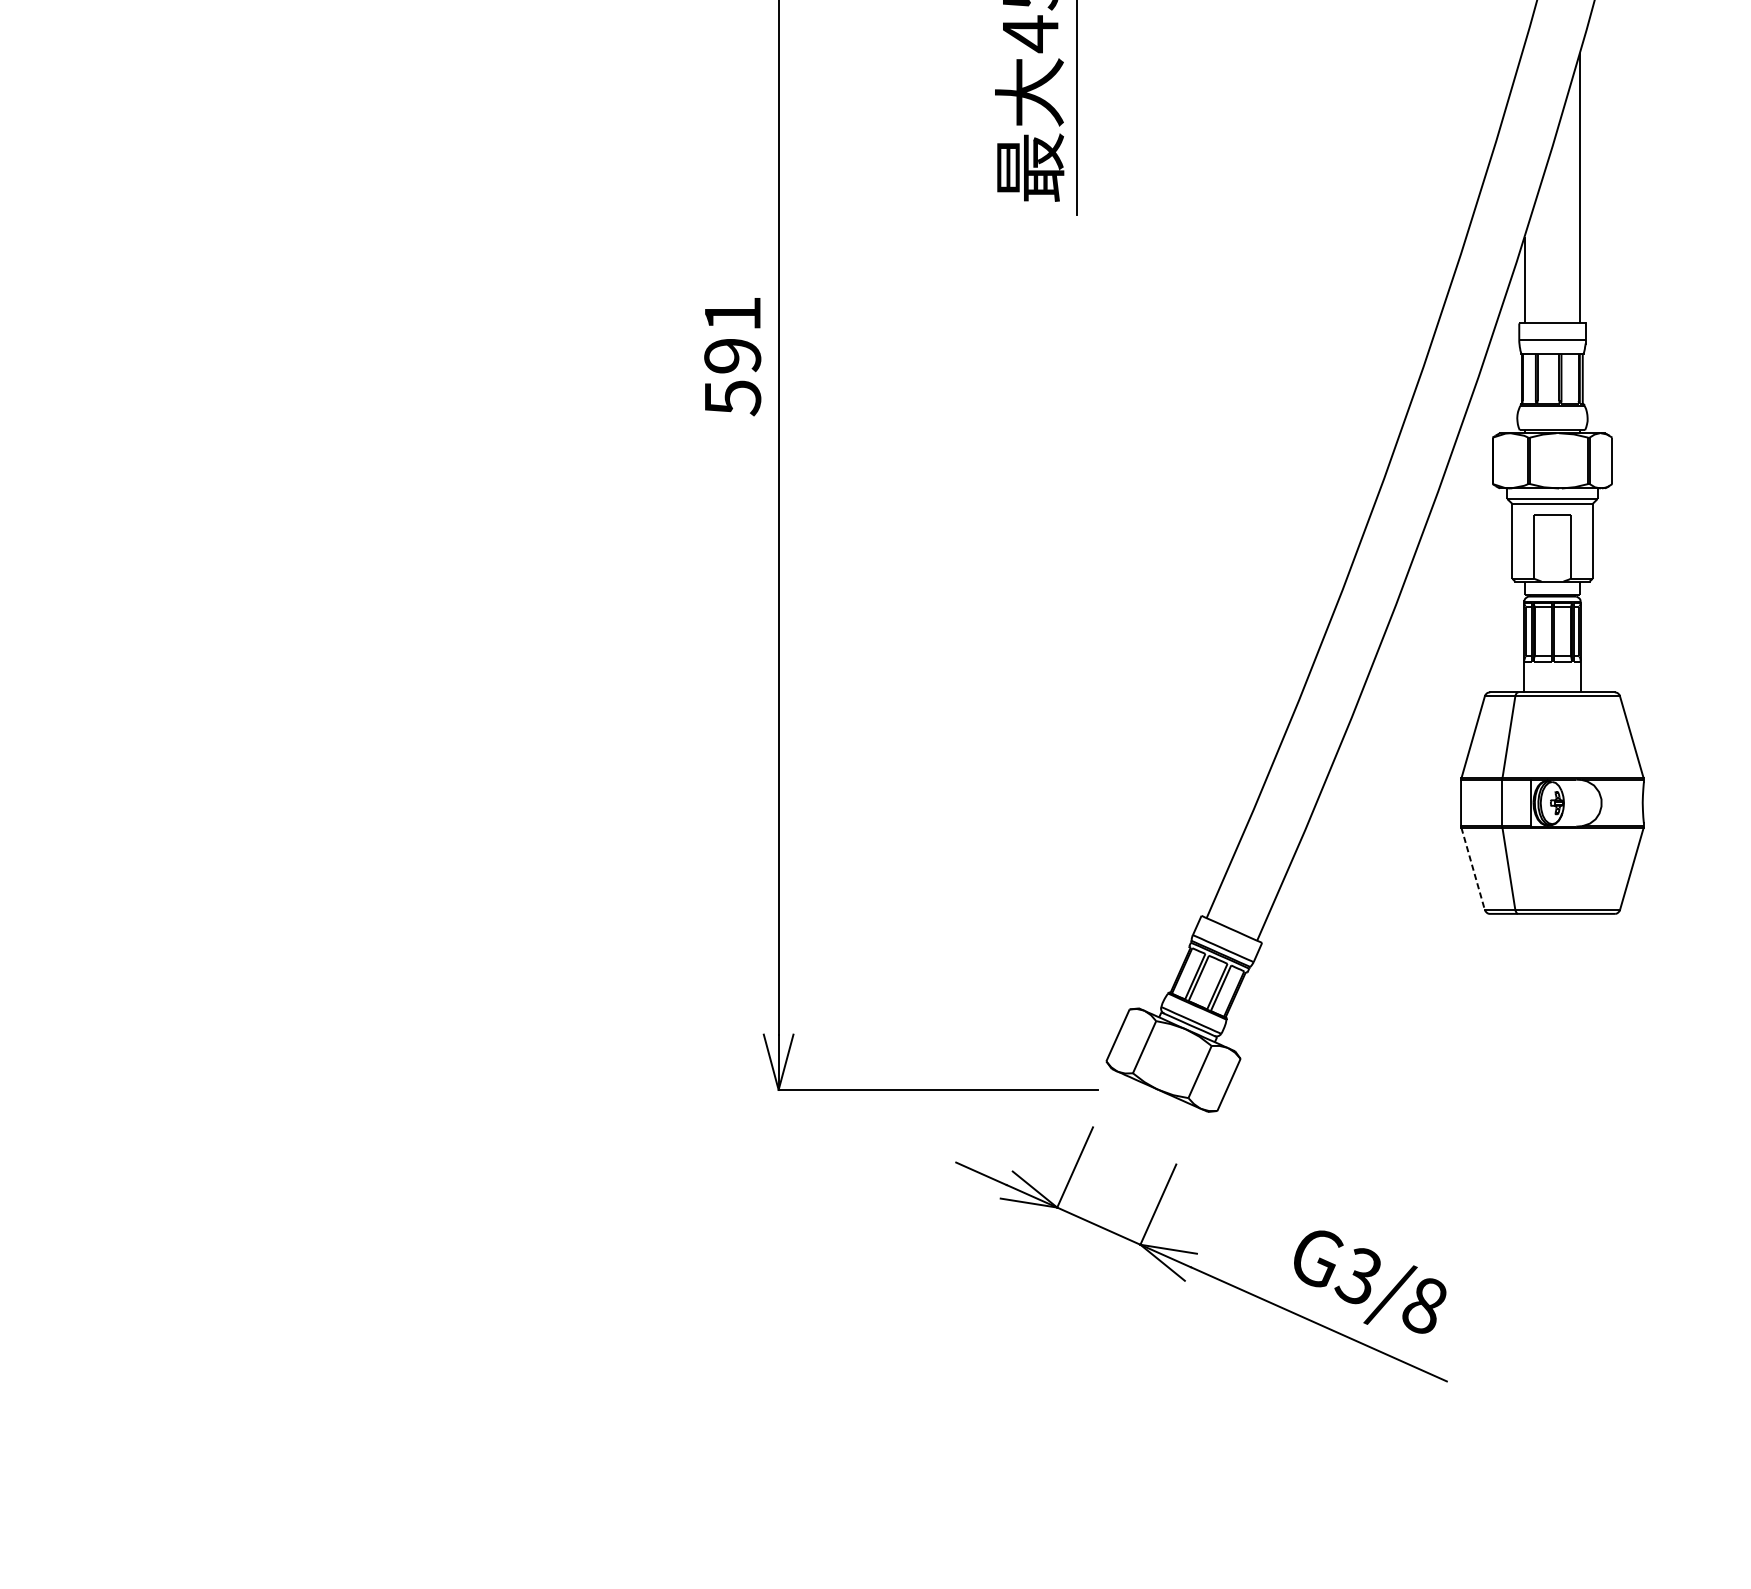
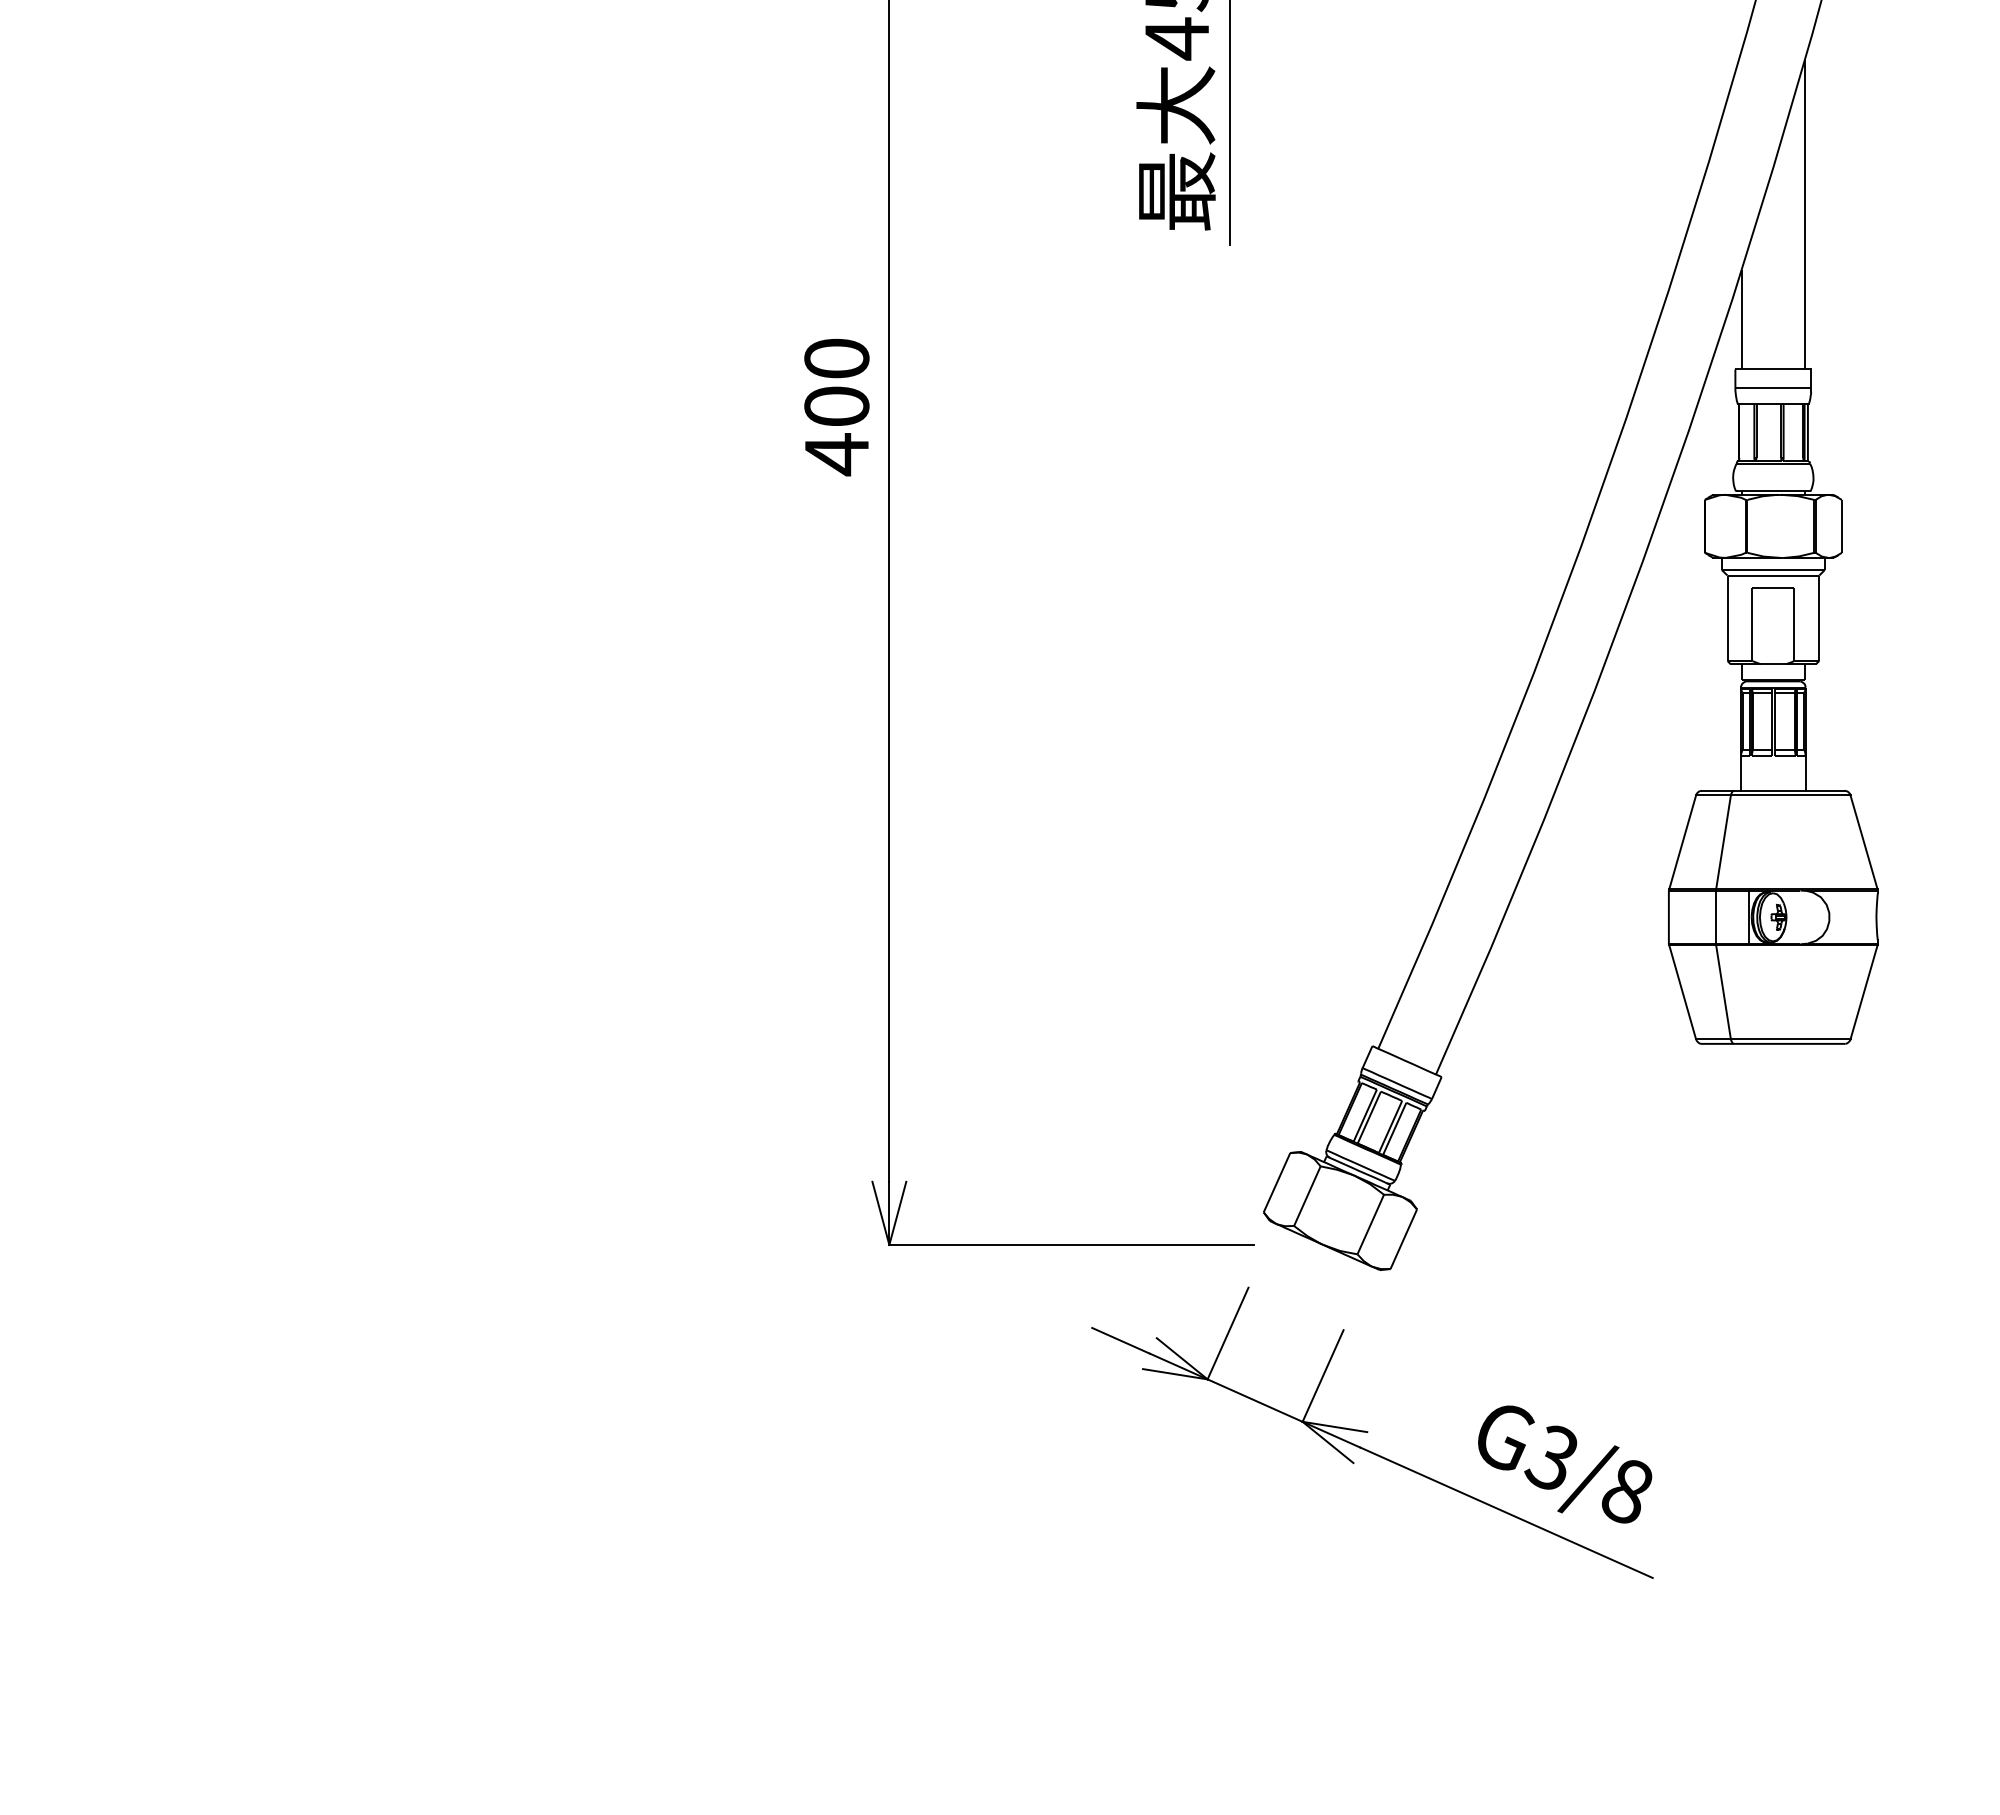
text: (732, 356) -> (836, 407), 591 -> 400
line: (1472, 868) -> (1682, 992), dashed -> solid

